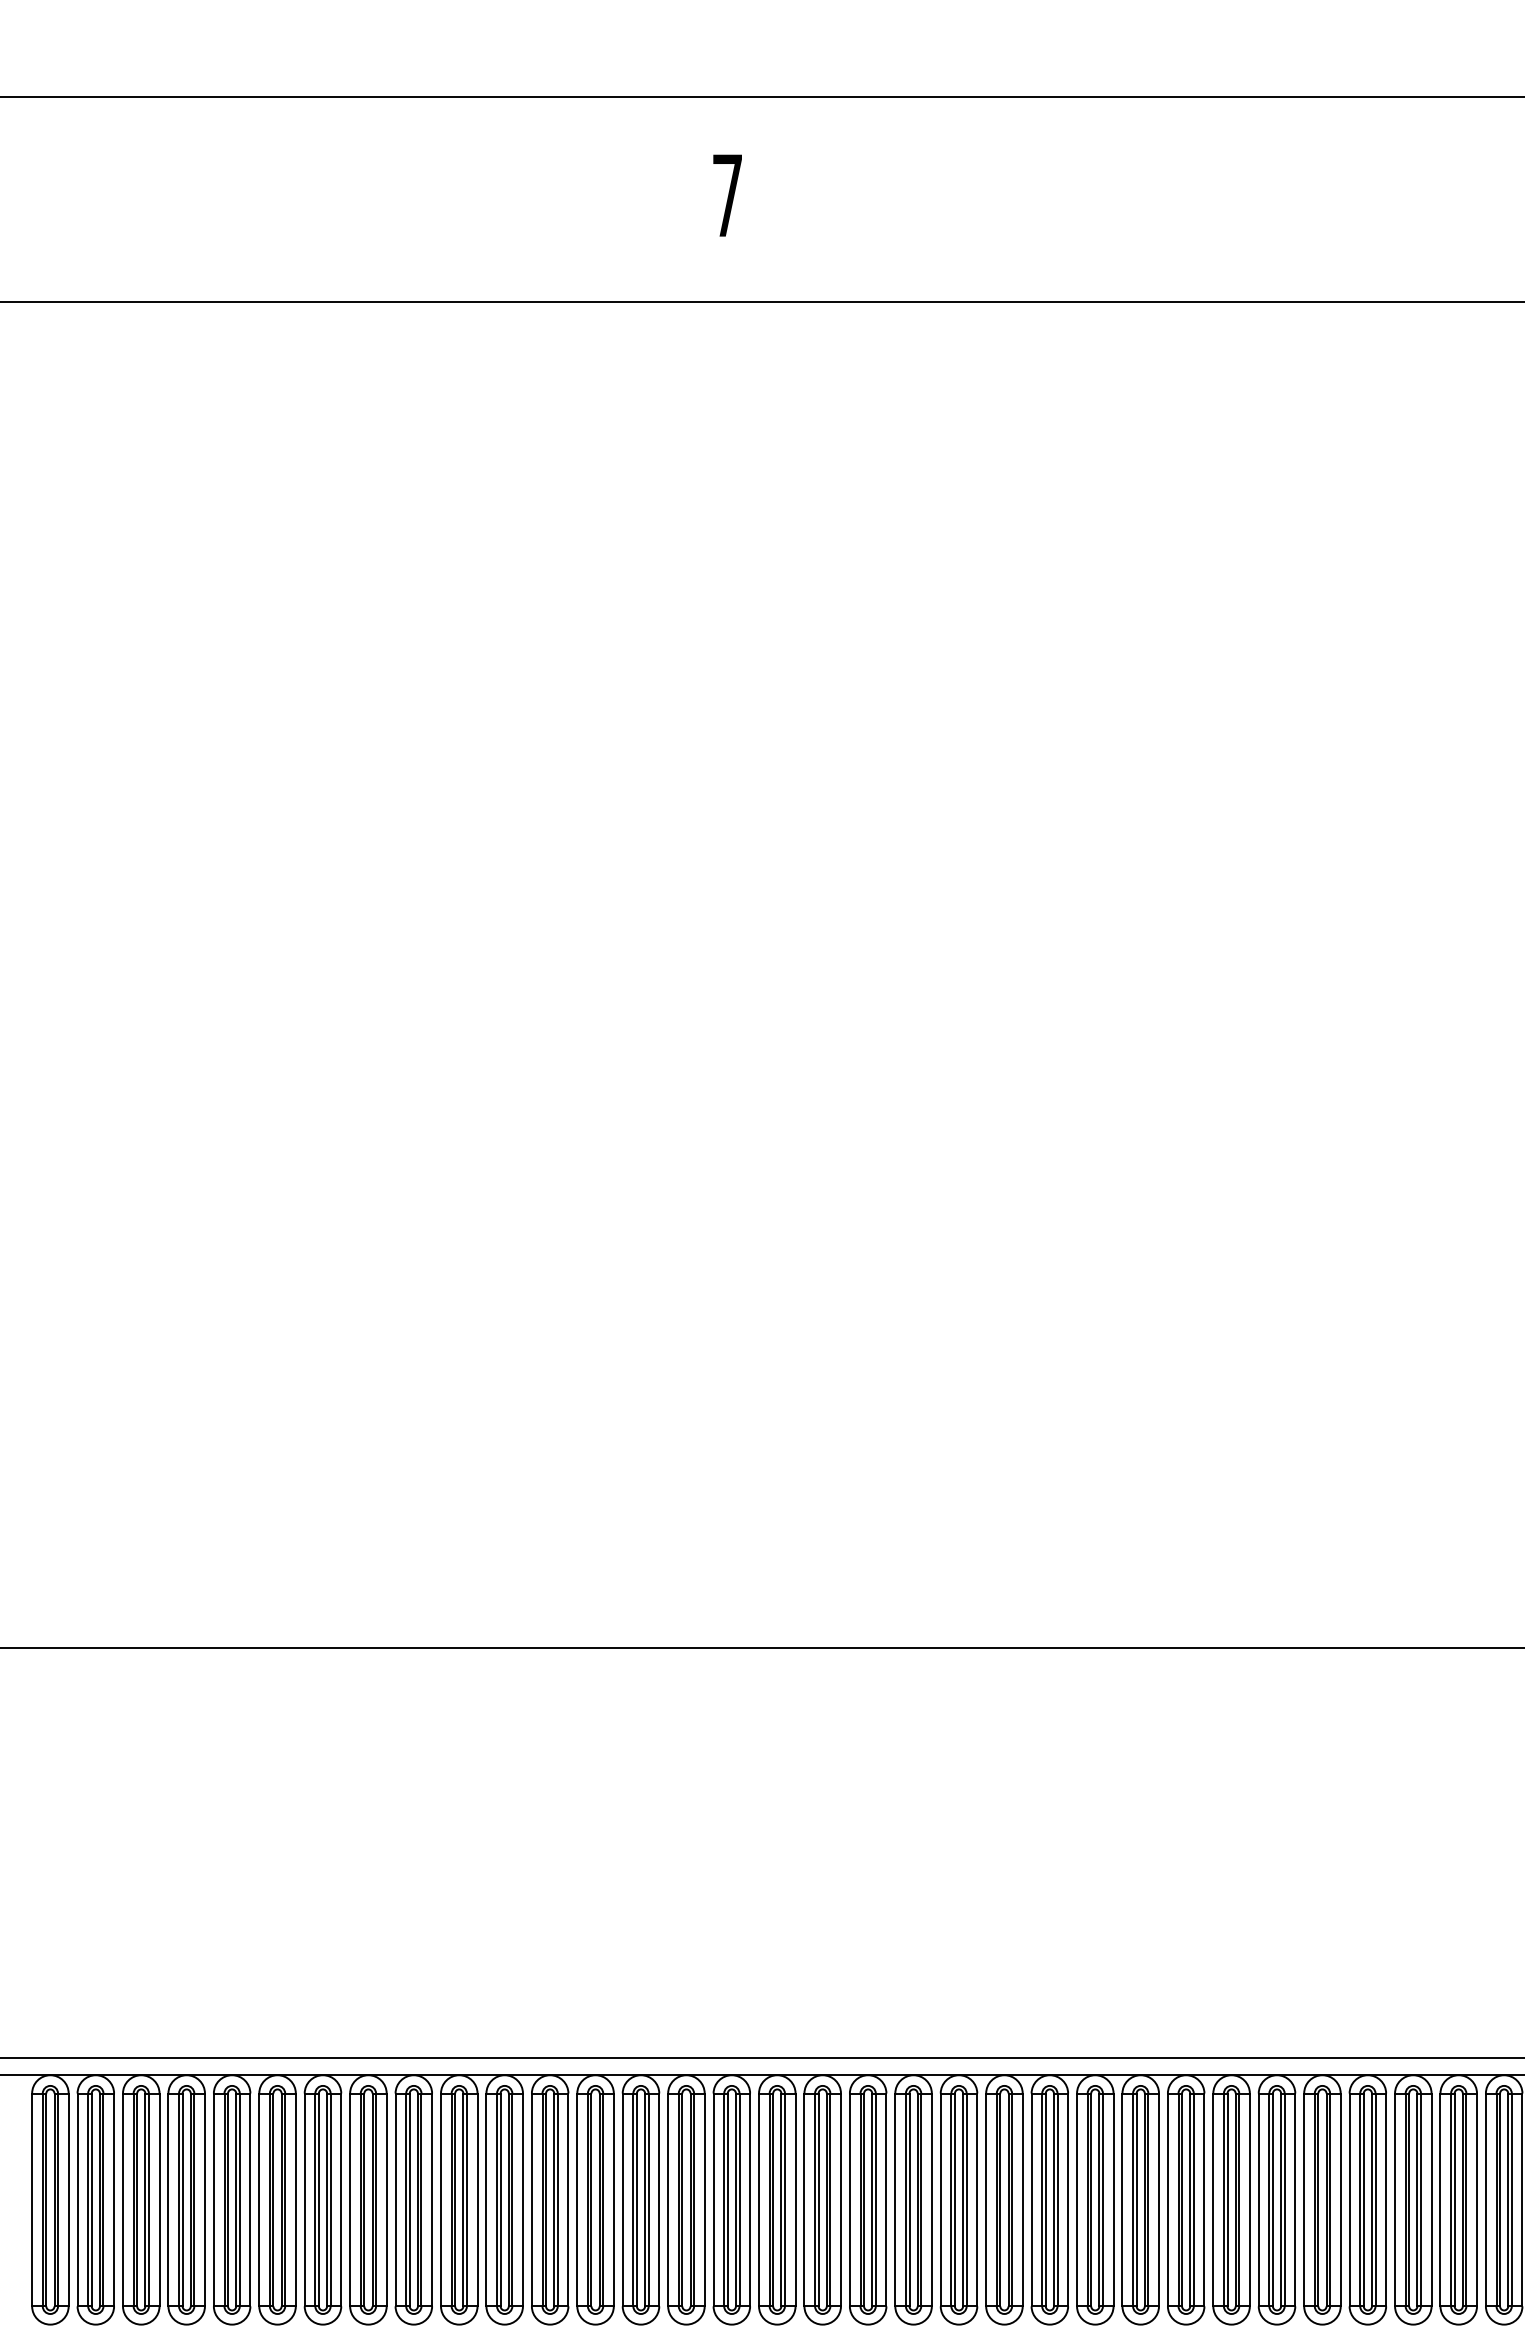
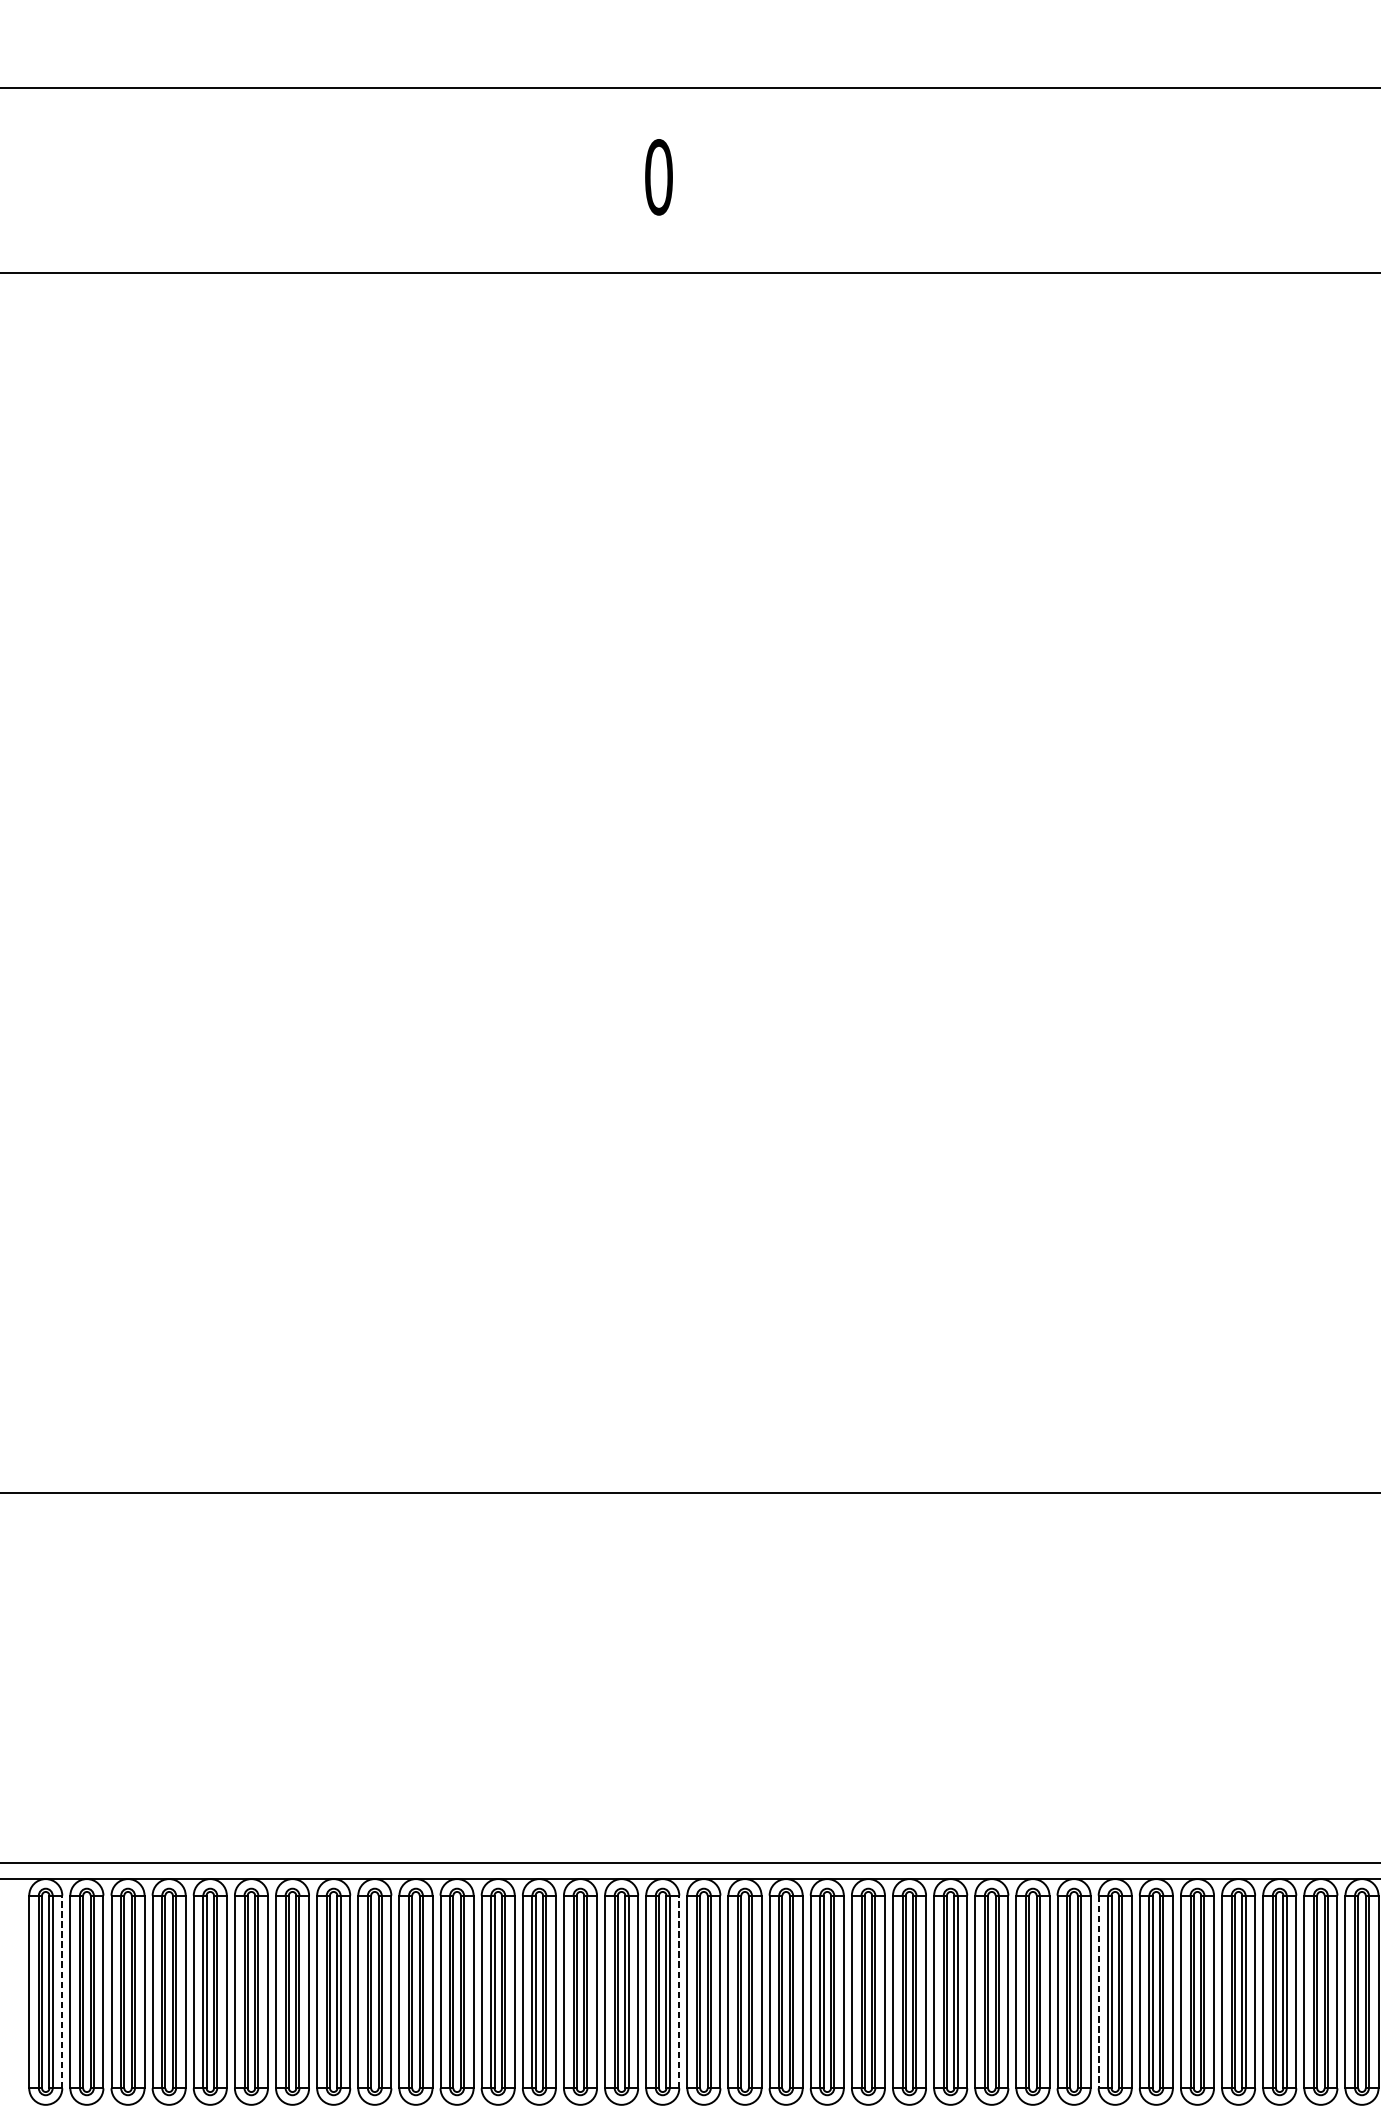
text: (727, 195) -> (658, 177), 7 -> 0
line: (68, 2199) -> (62, 1991), solid -> dashed
line: (750, 2199) -> (679, 1991), solid -> dashed
line: (1213, 2200) -> (1098, 1992), solid -> dashed

